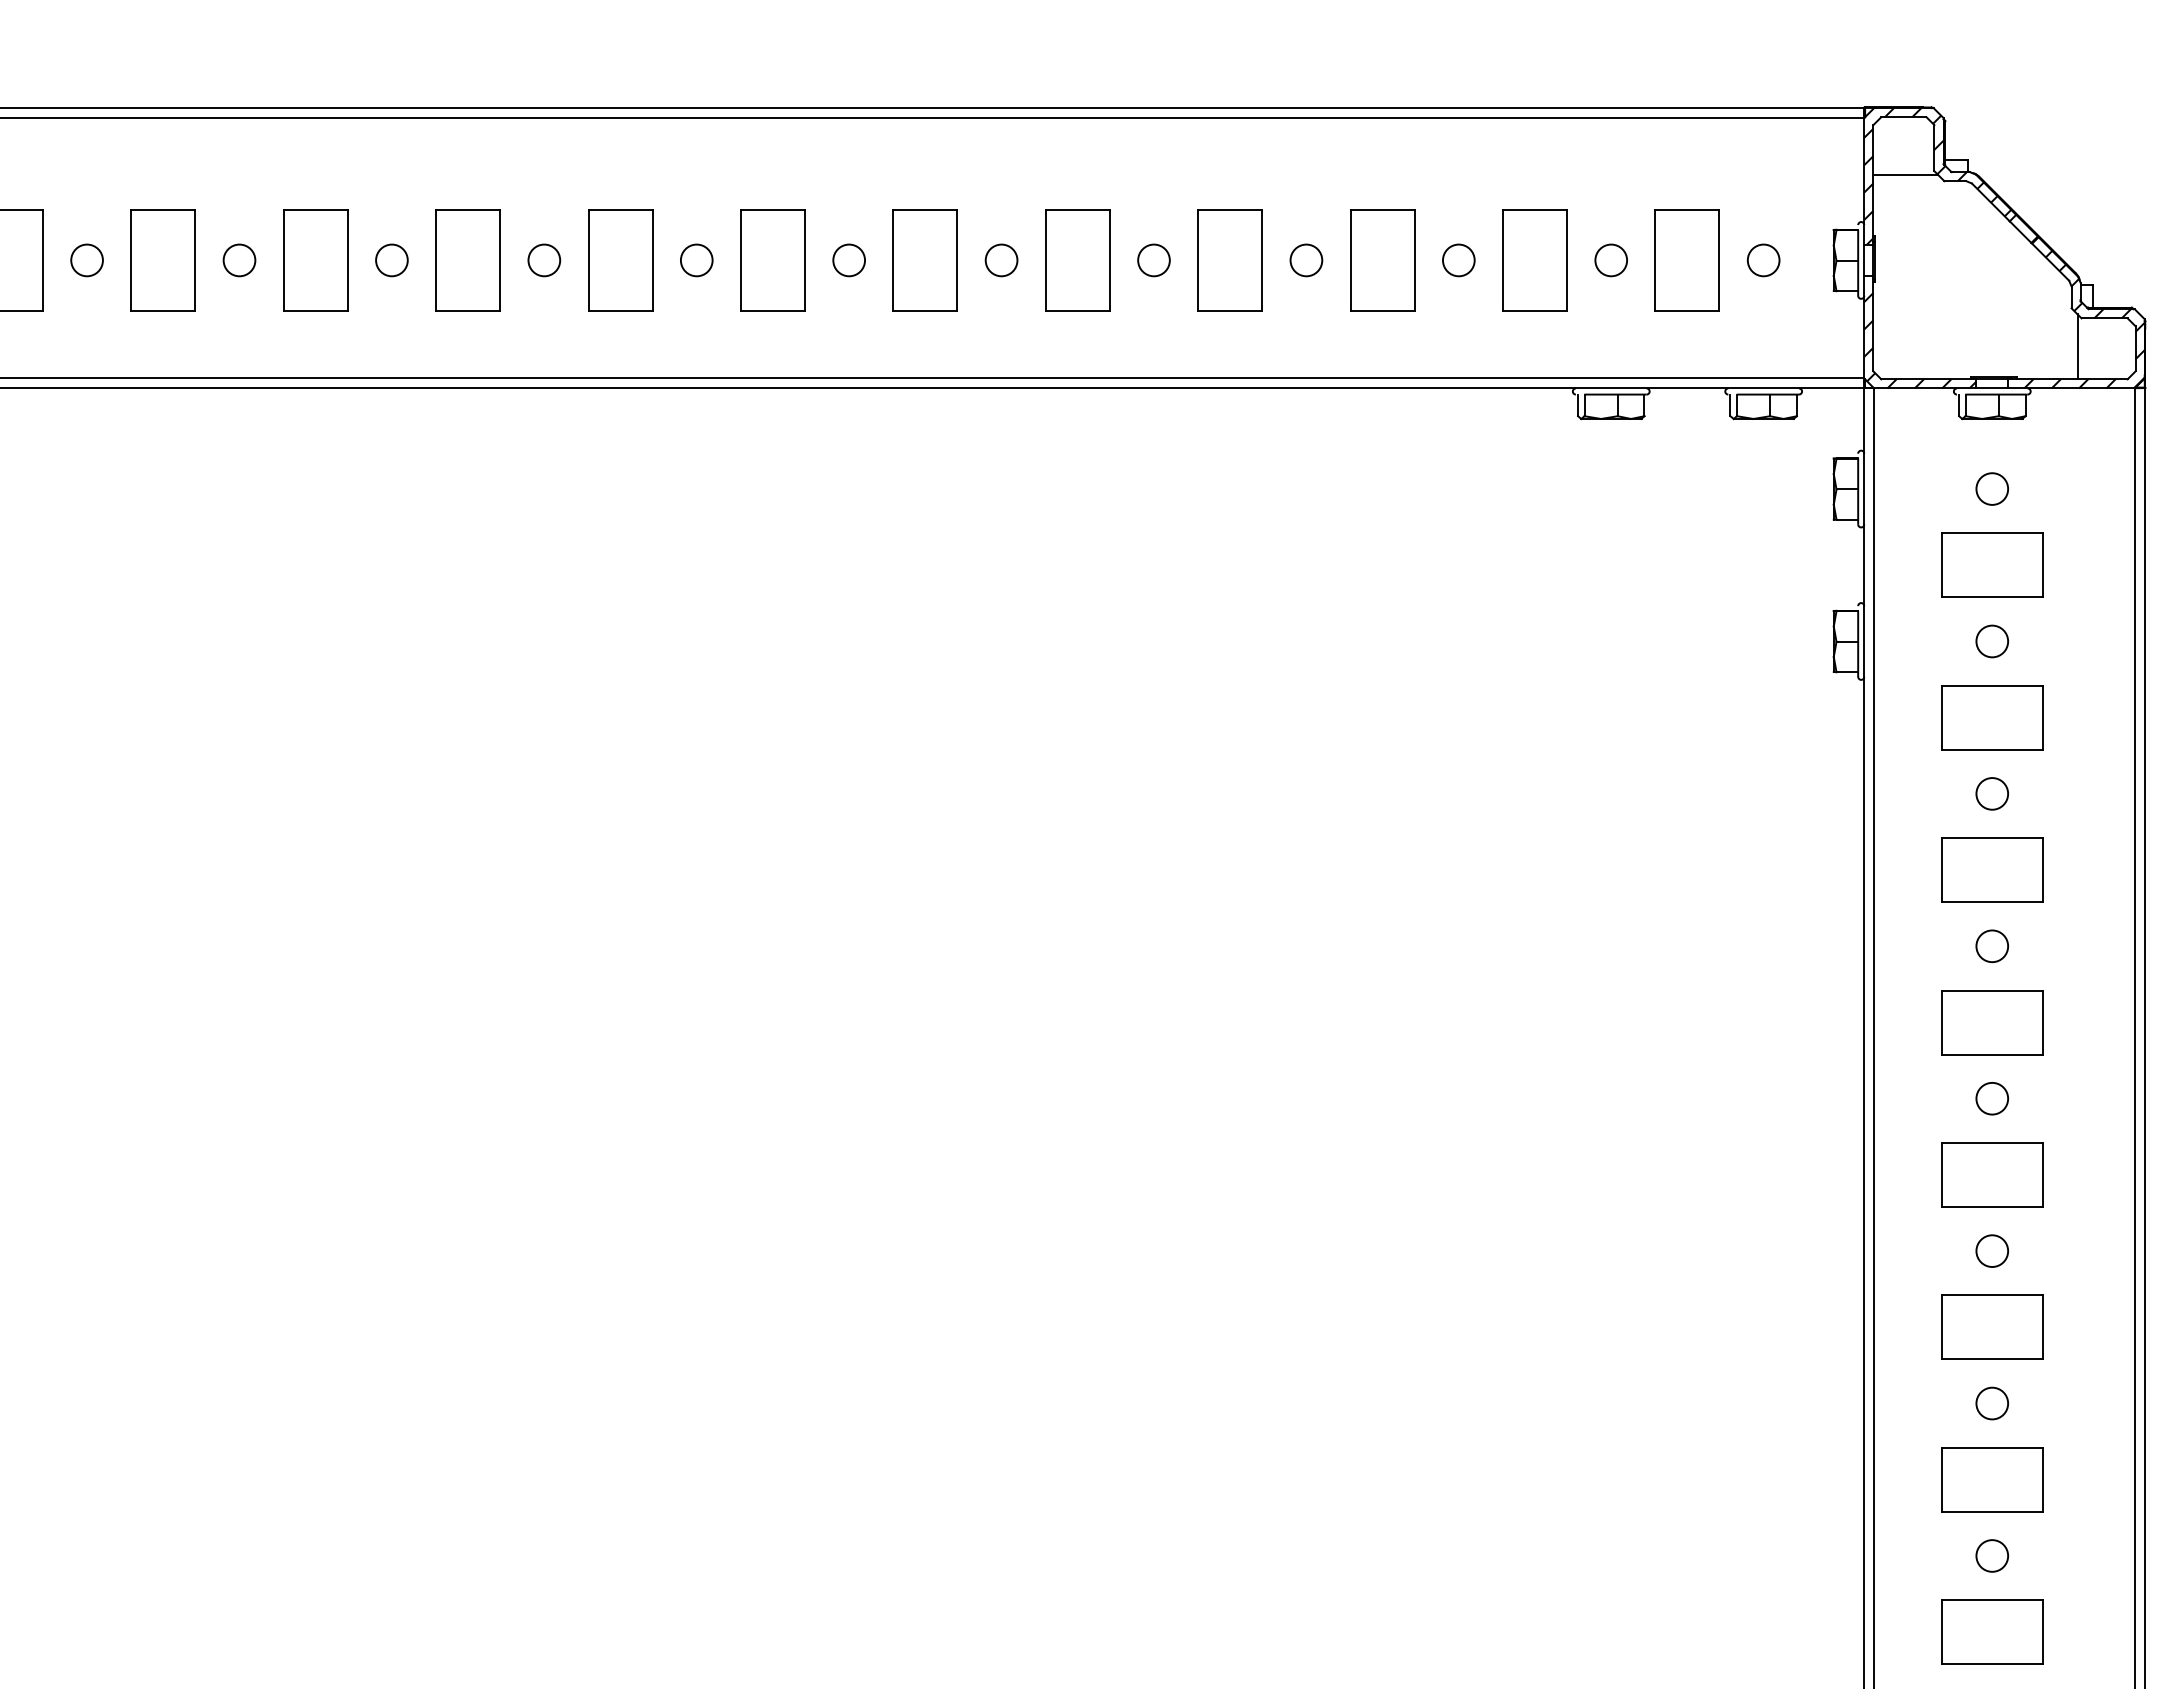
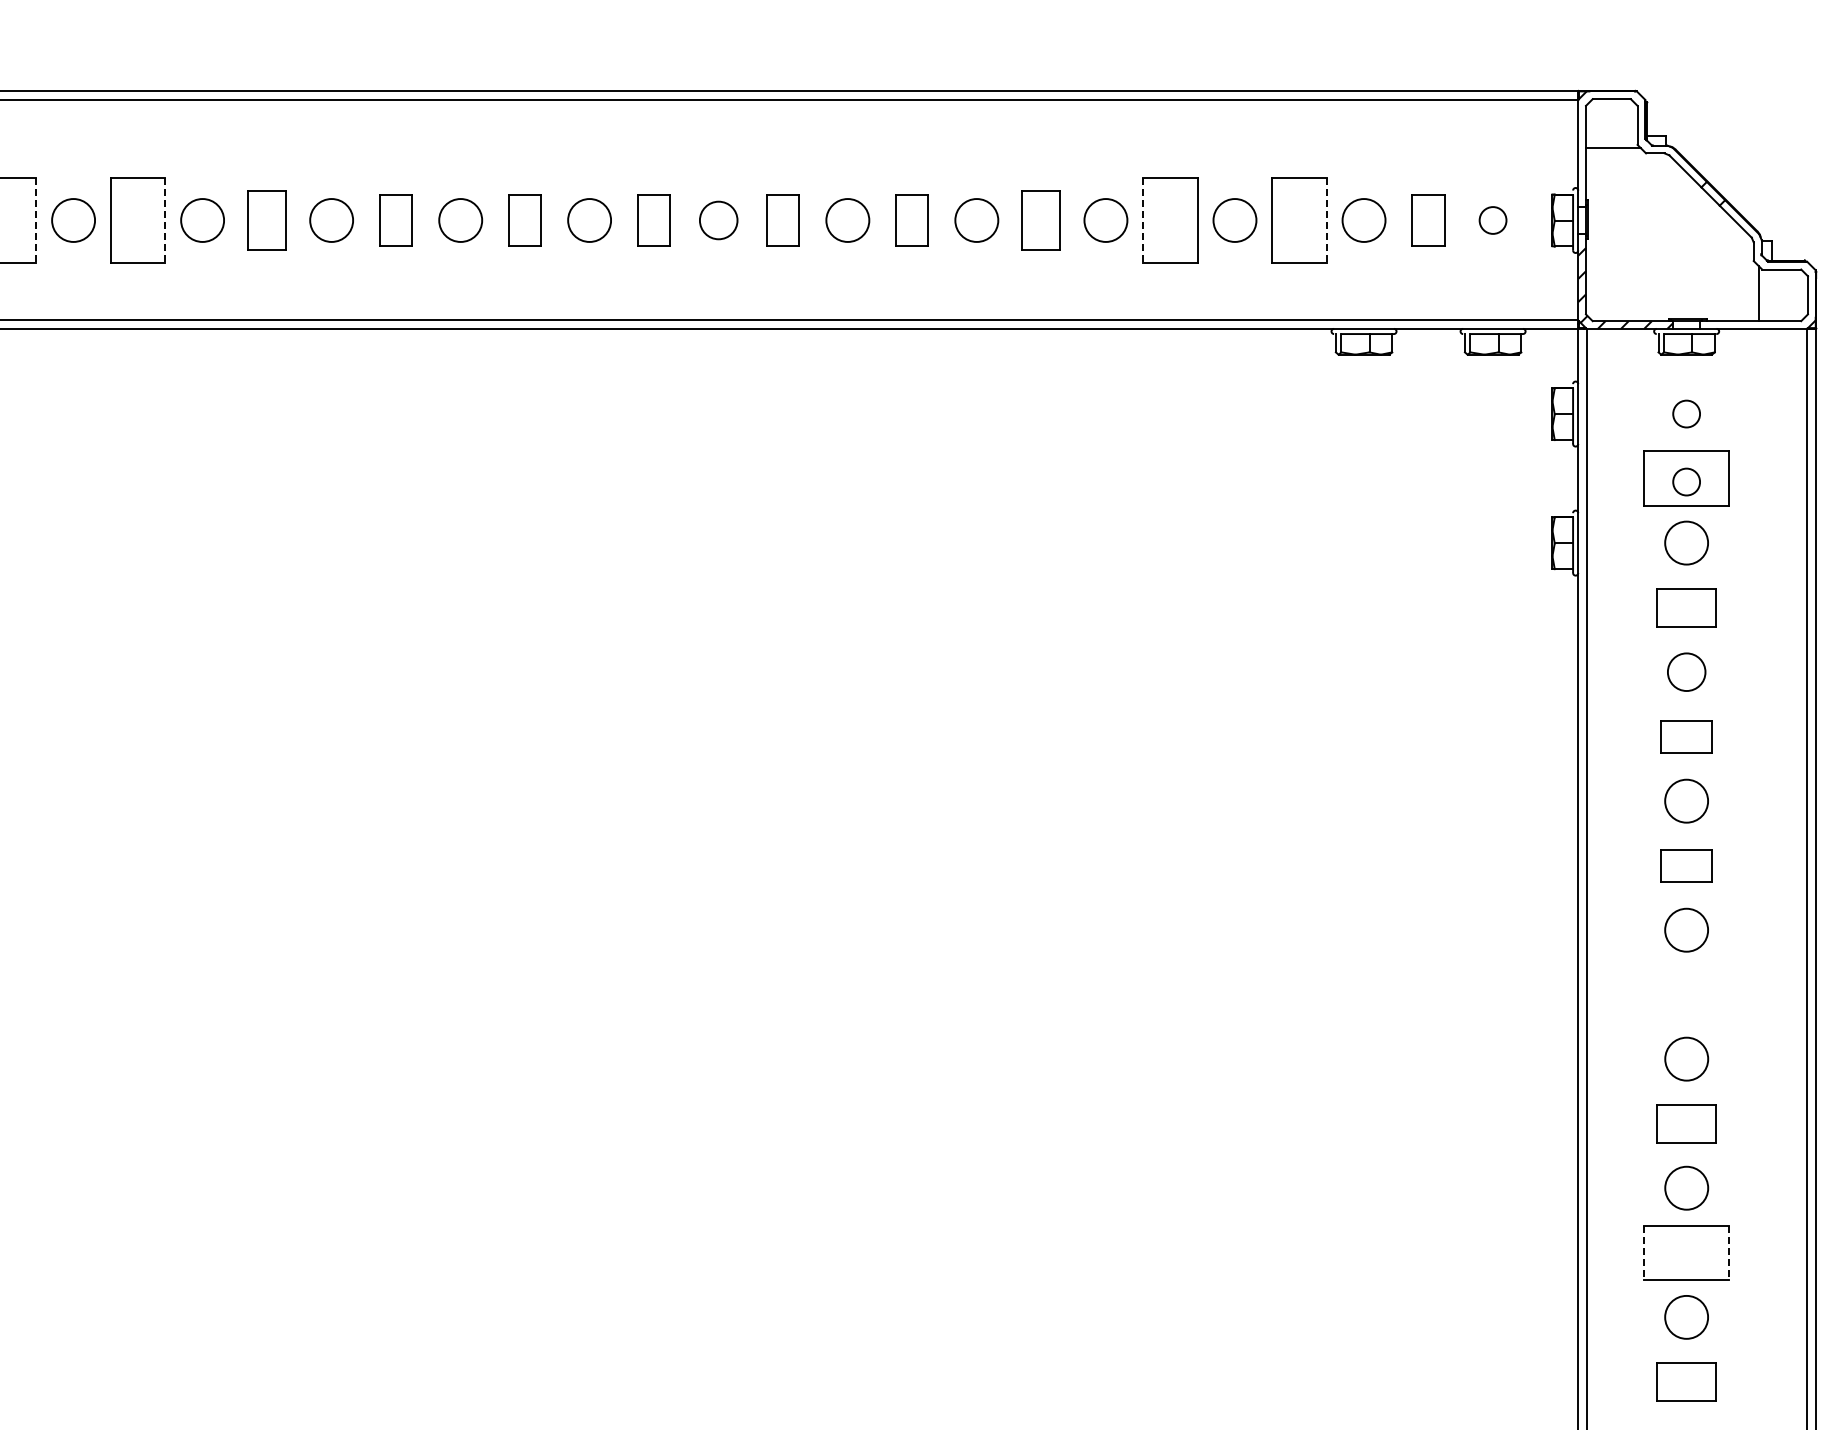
hatch: (1937, 176) -> (1640, 149), removed
line: (43, 260) -> (36, 220), solid -> dashed
circle: (87, 260) -> (73, 220), size x1.6
line: (195, 260) -> (165, 220), solid -> dashed
circle: (239, 260) -> (202, 220), size x1.6
part: (314, 260) -> (266, 220), size x0.7
circle: (391, 260) -> (331, 220), size x1.6
part: (467, 260) -> (395, 220), size x0.6
circle: (544, 260) -> (460, 220), size x1.6
part: (619, 260) -> (524, 220), size x0.6
circle: (696, 260) -> (589, 220), size x1.6
part: (772, 260) -> (653, 220), size x0.6
circle: (848, 260) -> (718, 220), size x1.4
part: (924, 260) -> (782, 220), size x0.6
circle: (1001, 260) -> (847, 220), size x1.6
part: (1076, 260) -> (911, 220), size x0.6
circle: (1153, 260) -> (976, 220), size x1.6
part: (1230, 260) -> (1041, 220), size x0.7
circle: (1305, 260) -> (1105, 220), size x1.6
line: (1350, 260) -> (1143, 220), solid -> dashed
circle: (1458, 260) -> (1234, 220), size x1.6
line: (1566, 260) -> (1326, 220), solid -> dashed
circle: (1610, 260) -> (1363, 220), size x1.6
part: (1687, 260) -> (1428, 220), size x0.6
hatch: (2084, 312) -> (1764, 264), removed
circle: (1992, 568) -> (1686, 481), added
circle: (1992, 640) -> (1686, 542), size x1.6
part: (1992, 717) -> (1686, 607), size x0.7
circle: (1992, 793) -> (1686, 671), size x1.4
part: (1992, 869) -> (1686, 736), size x0.6
circle: (1992, 945) -> (1686, 800), size x1.6
part: (1992, 1022) -> (1686, 865), size x0.6
circle: (1992, 1097) -> (1686, 929), size x1.6
part: (1992, 1174) -> (1686, 994), removed
circle: (1992, 1251) -> (1686, 1059), size x1.6
part: (1992, 1326) -> (1686, 1123), size x0.7
circle: (1992, 1403) -> (1686, 1188), size x1.6
line: (1942, 1480) -> (1644, 1253), solid -> dashed
line: (2042, 1480) -> (1729, 1253), solid -> dashed
circle: (1992, 1554) -> (1686, 1316), size x1.6
part: (1992, 1631) -> (1686, 1381), size x0.7

